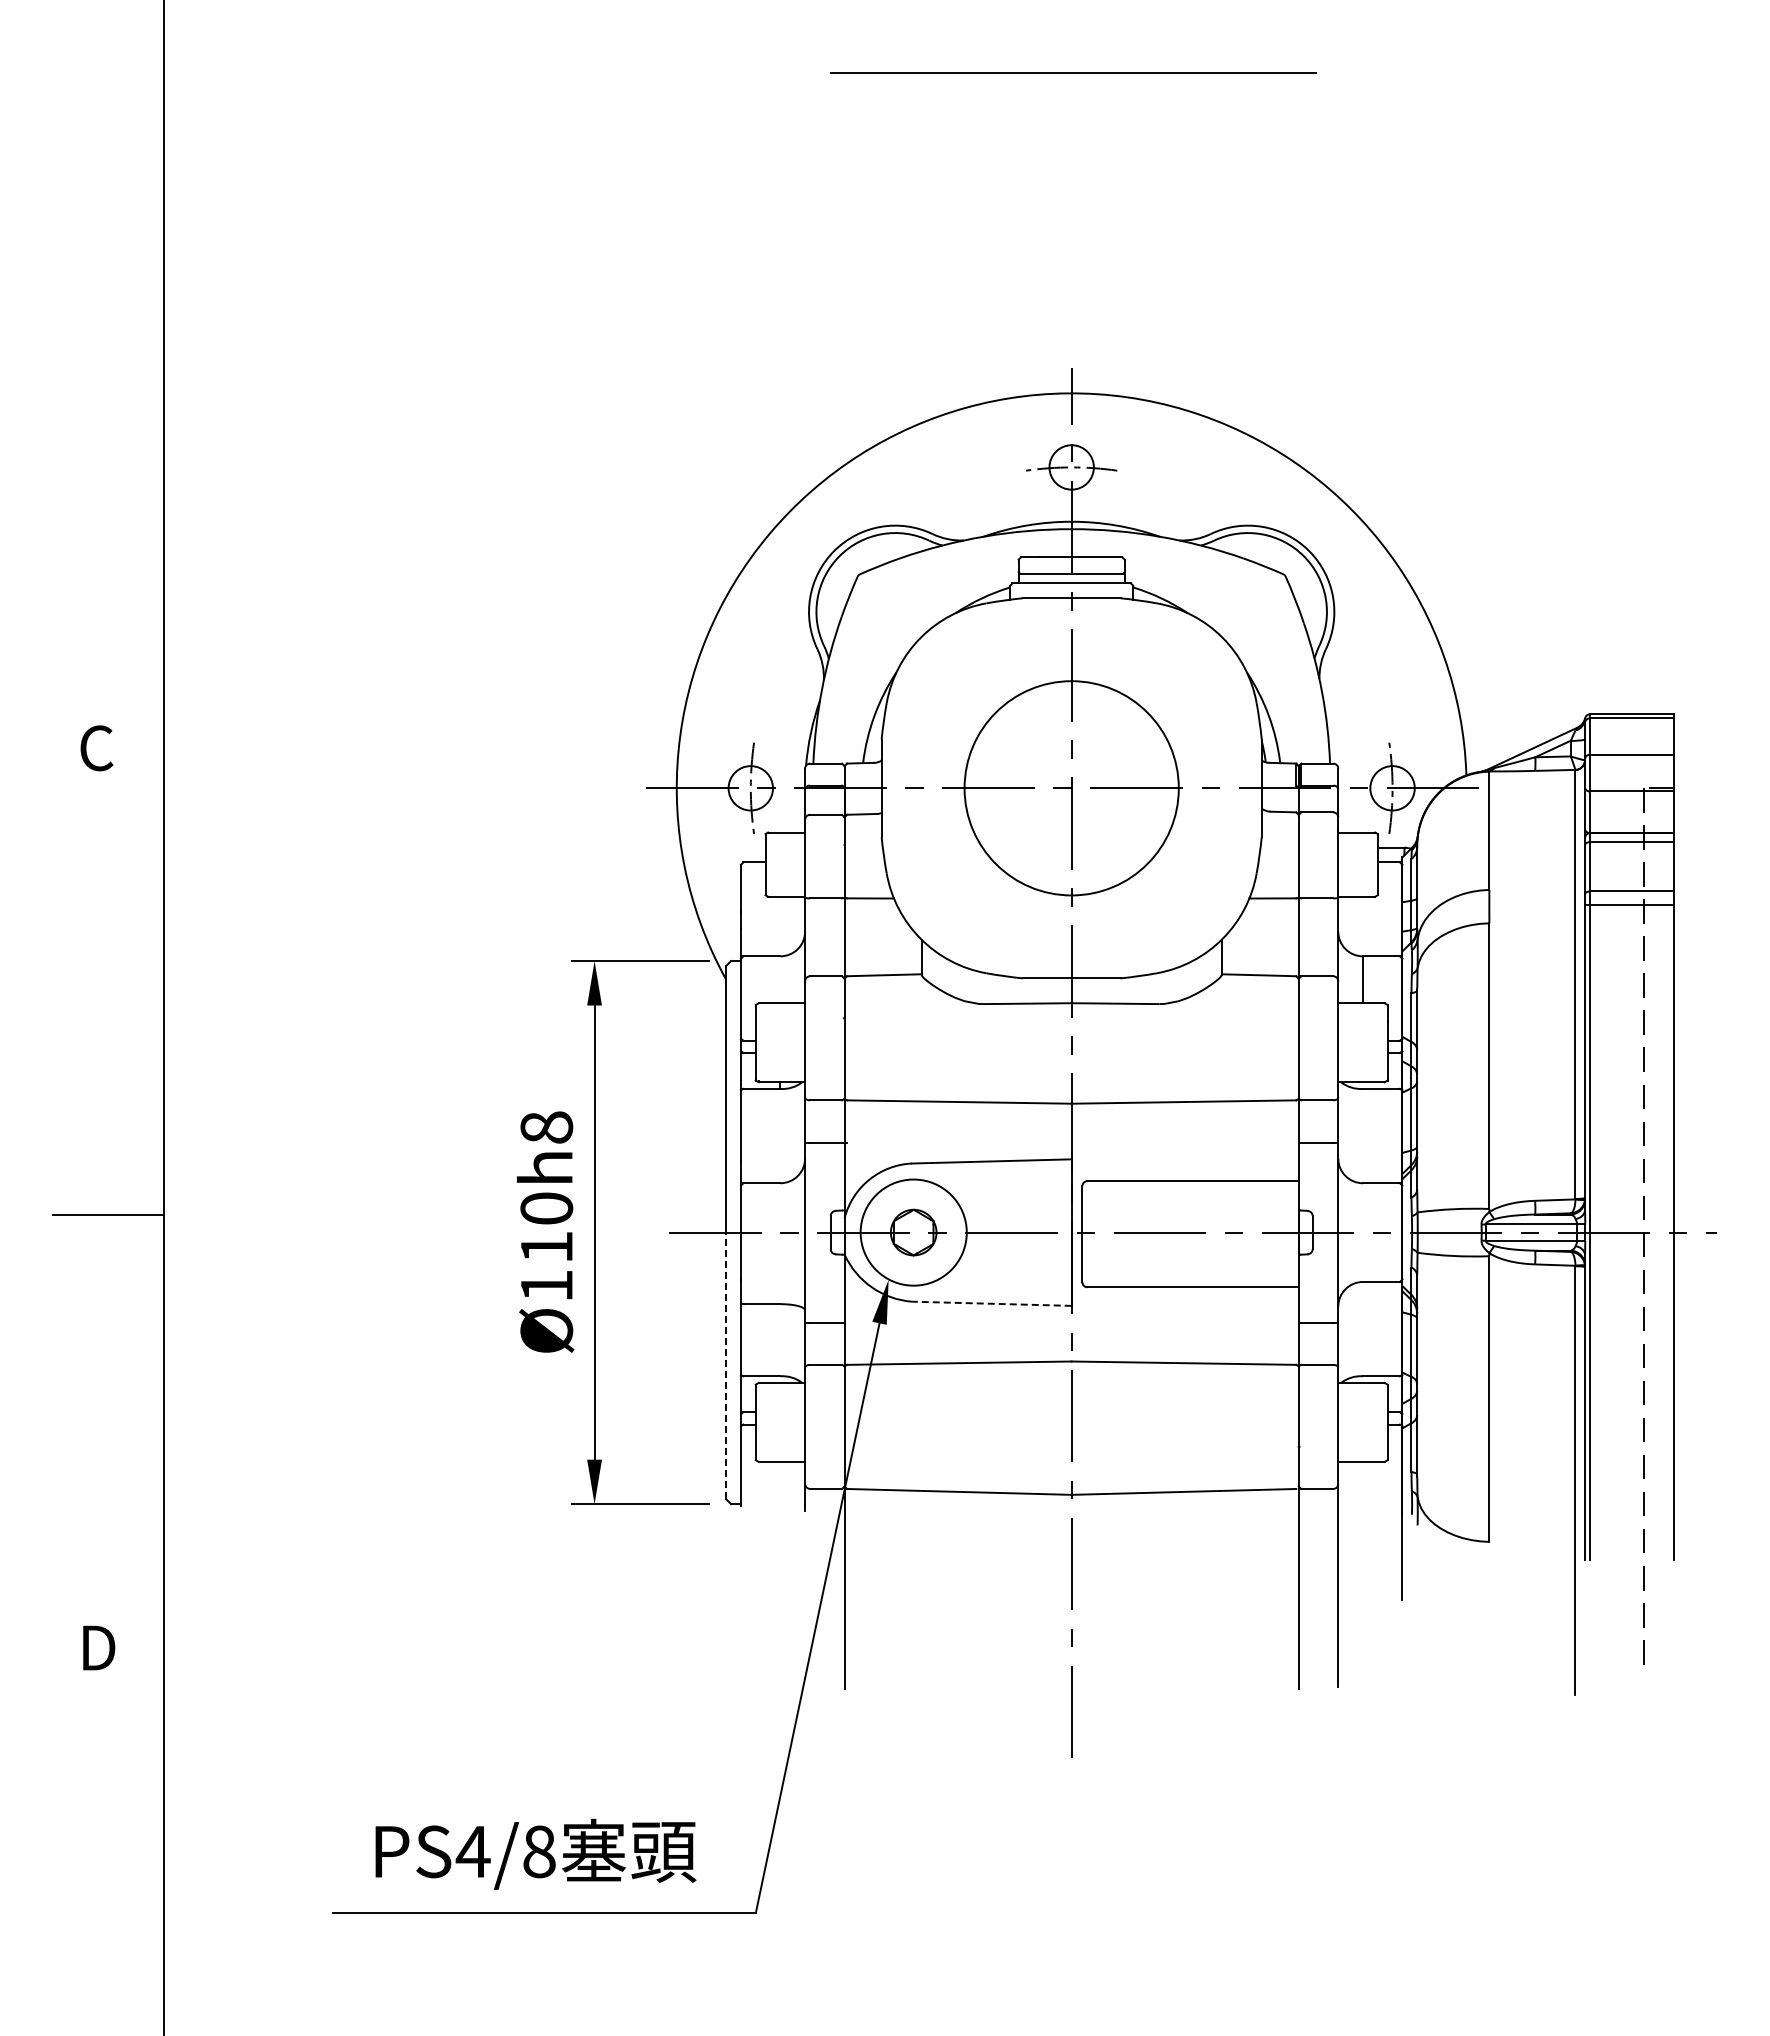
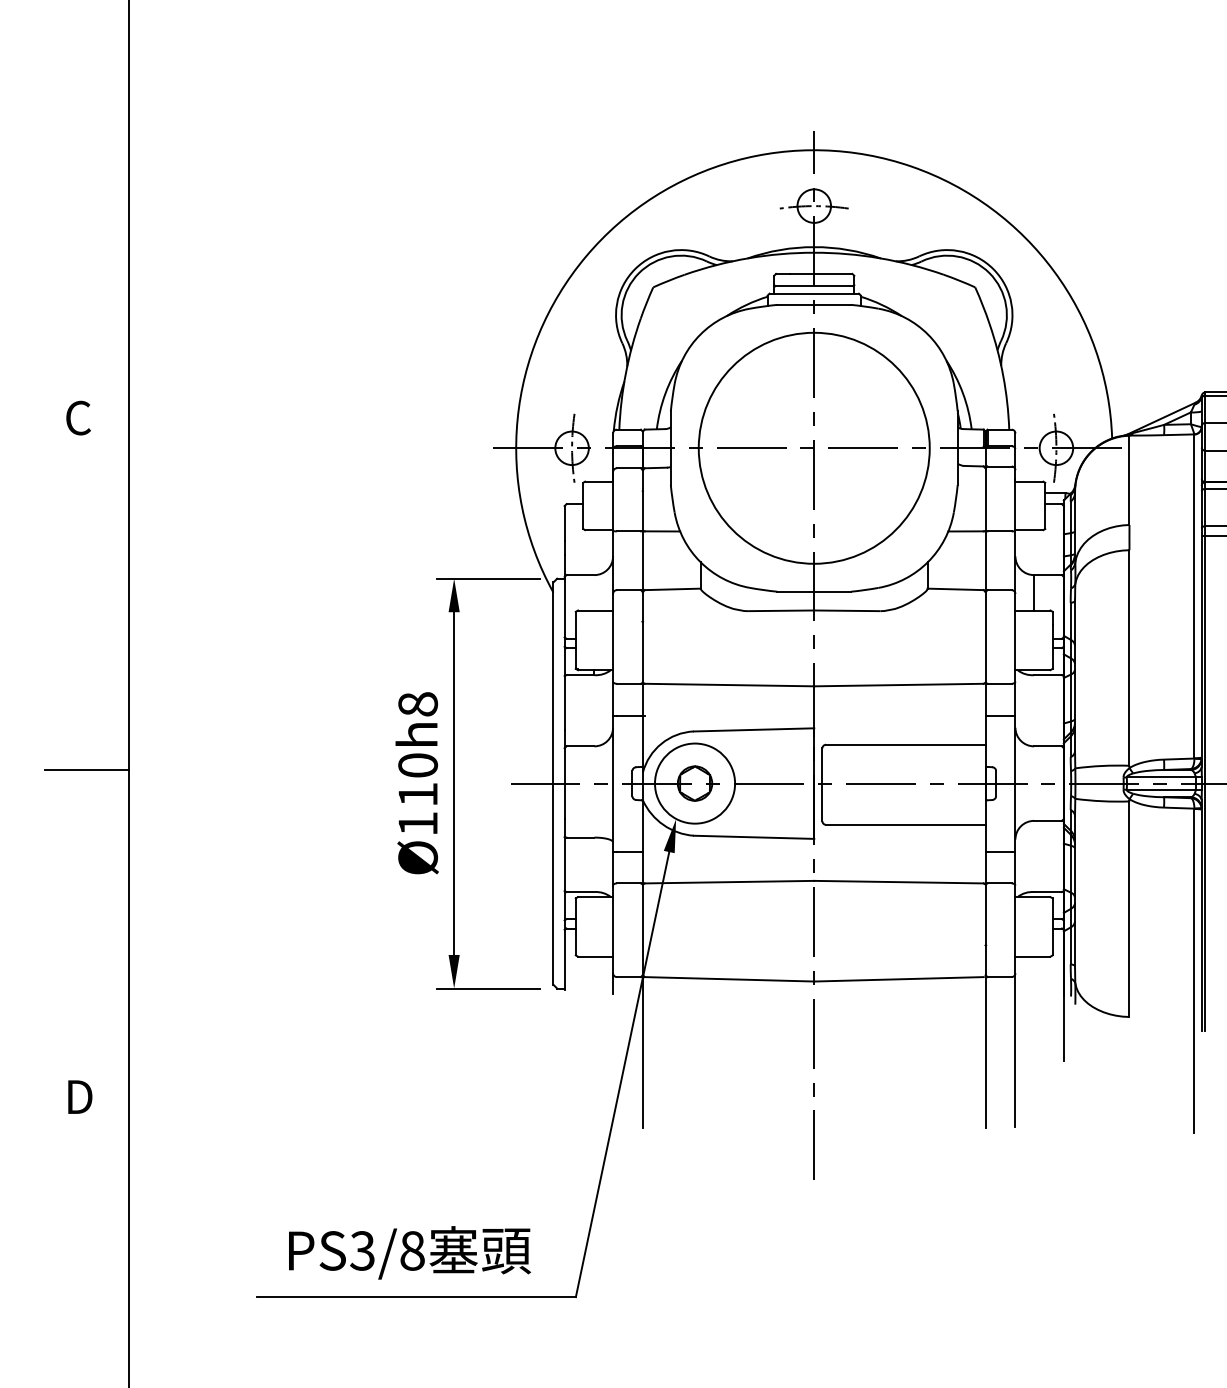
circle: (1071, 788) -> (814, 448), size x1.43
line: (991, 1303) -> (753, 837), dashed -> solid
line: (726, 1365) -> (553, 883), dashed -> solid
text: (472, 1851) -> (362, 1250), PS4/8 -> PS3/8

